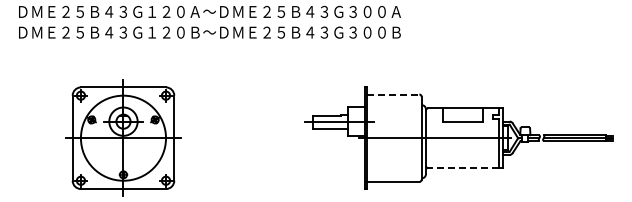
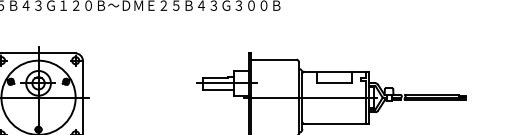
line: (393, 94) -> (274, 59), dashed -> solid
line: (463, 168) -> (335, 124), dashed -> solid

